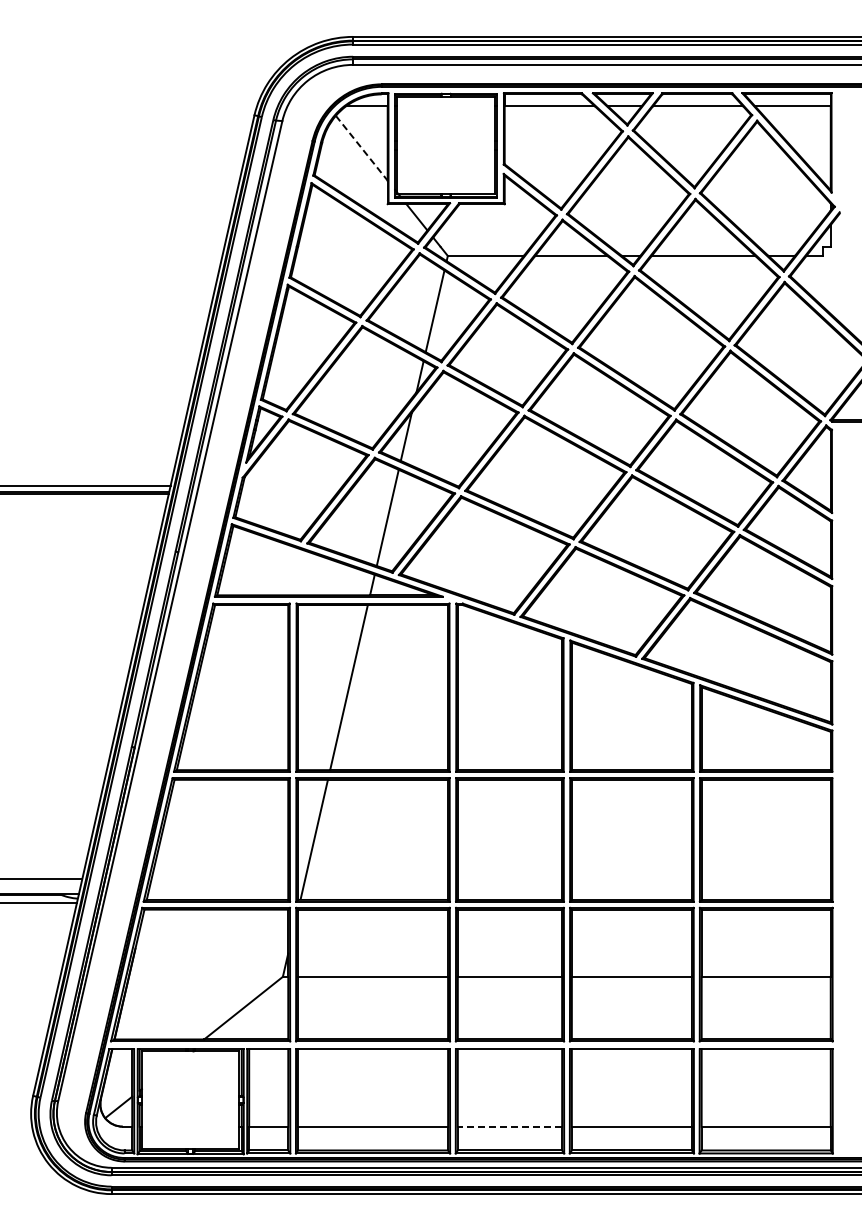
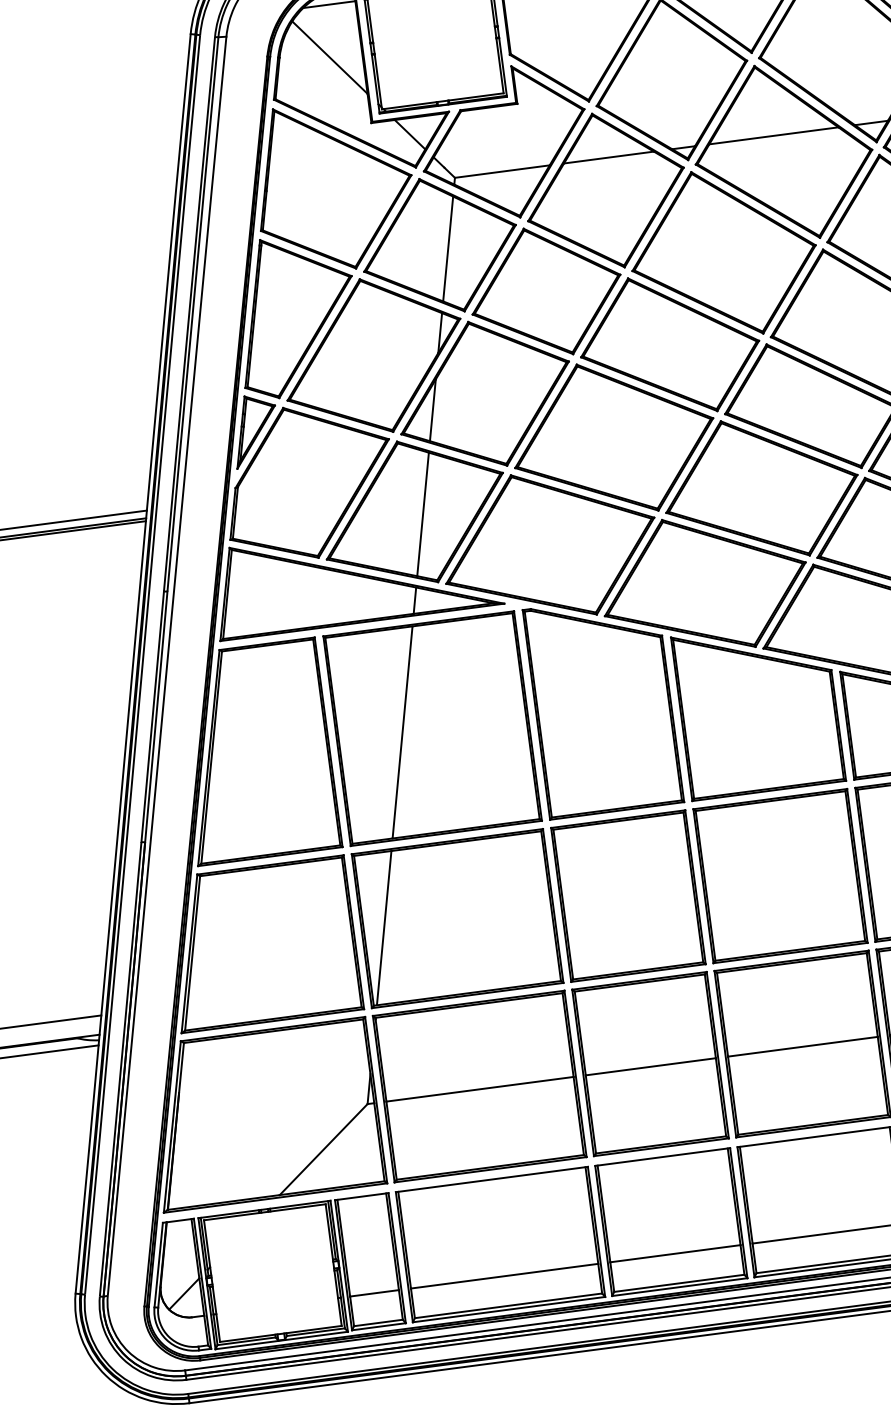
line: (361, 148) -> (329, 57), dashed -> solid
line: (509, 1126) -> (674, 1253), dashed -> solid

